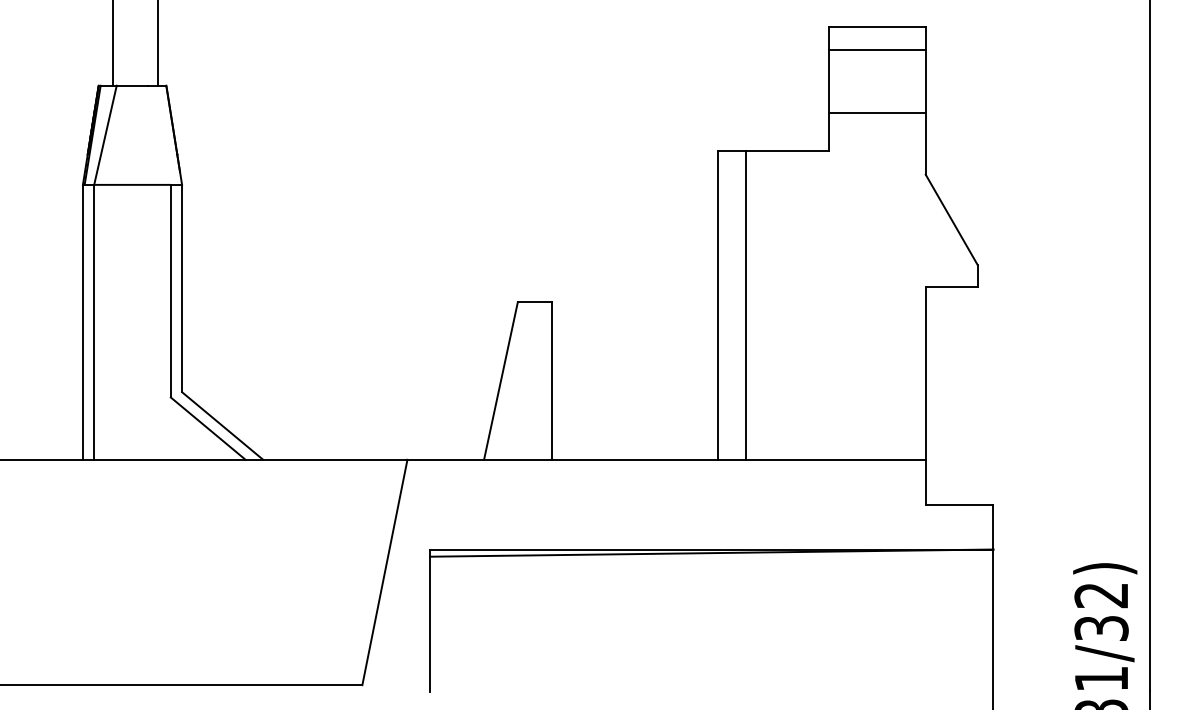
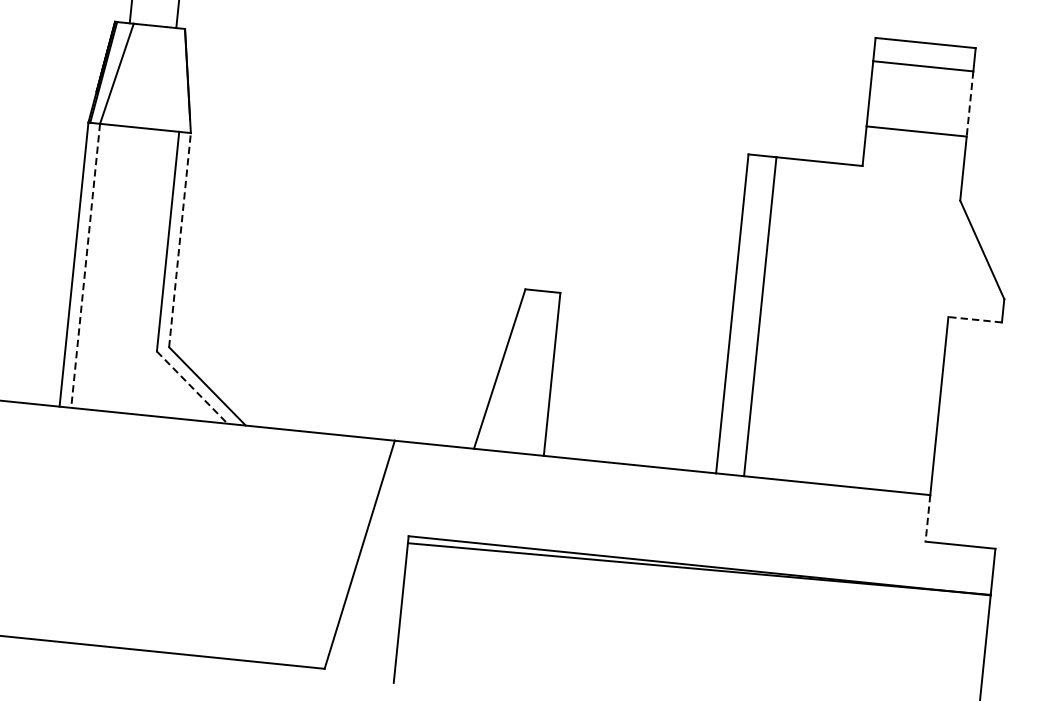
line: (925, 81) -> (969, 104), solid -> dashed
line: (951, 287) -> (974, 319), solid -> dashed
line: (182, 288) -> (180, 240), solid -> dashed
line: (94, 322) -> (85, 266), solid -> dashed
line: (208, 428) -> (192, 387), solid -> dashed
line: (925, 482) -> (927, 518), solid -> dashed

